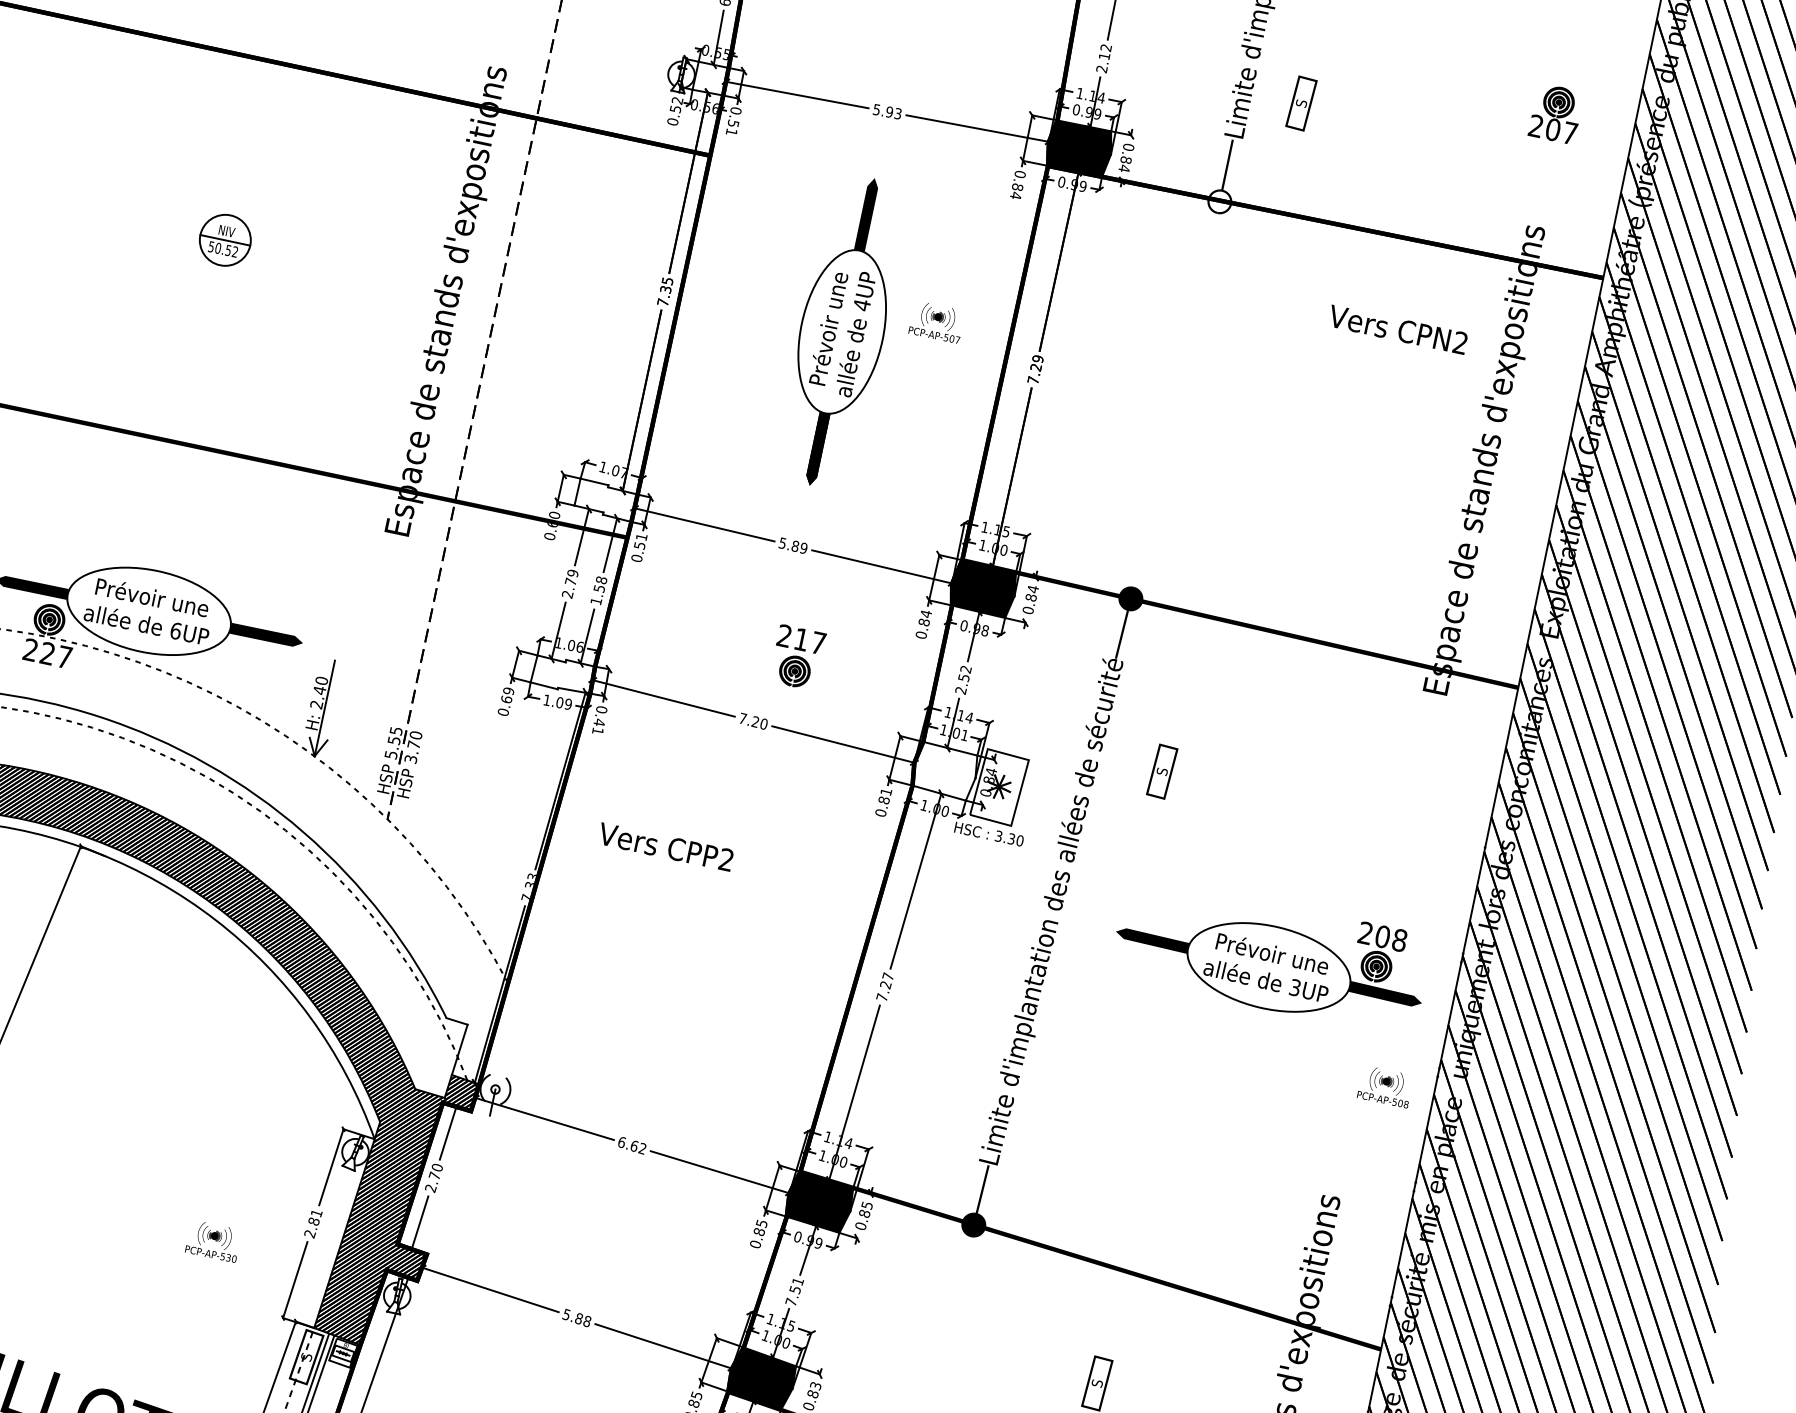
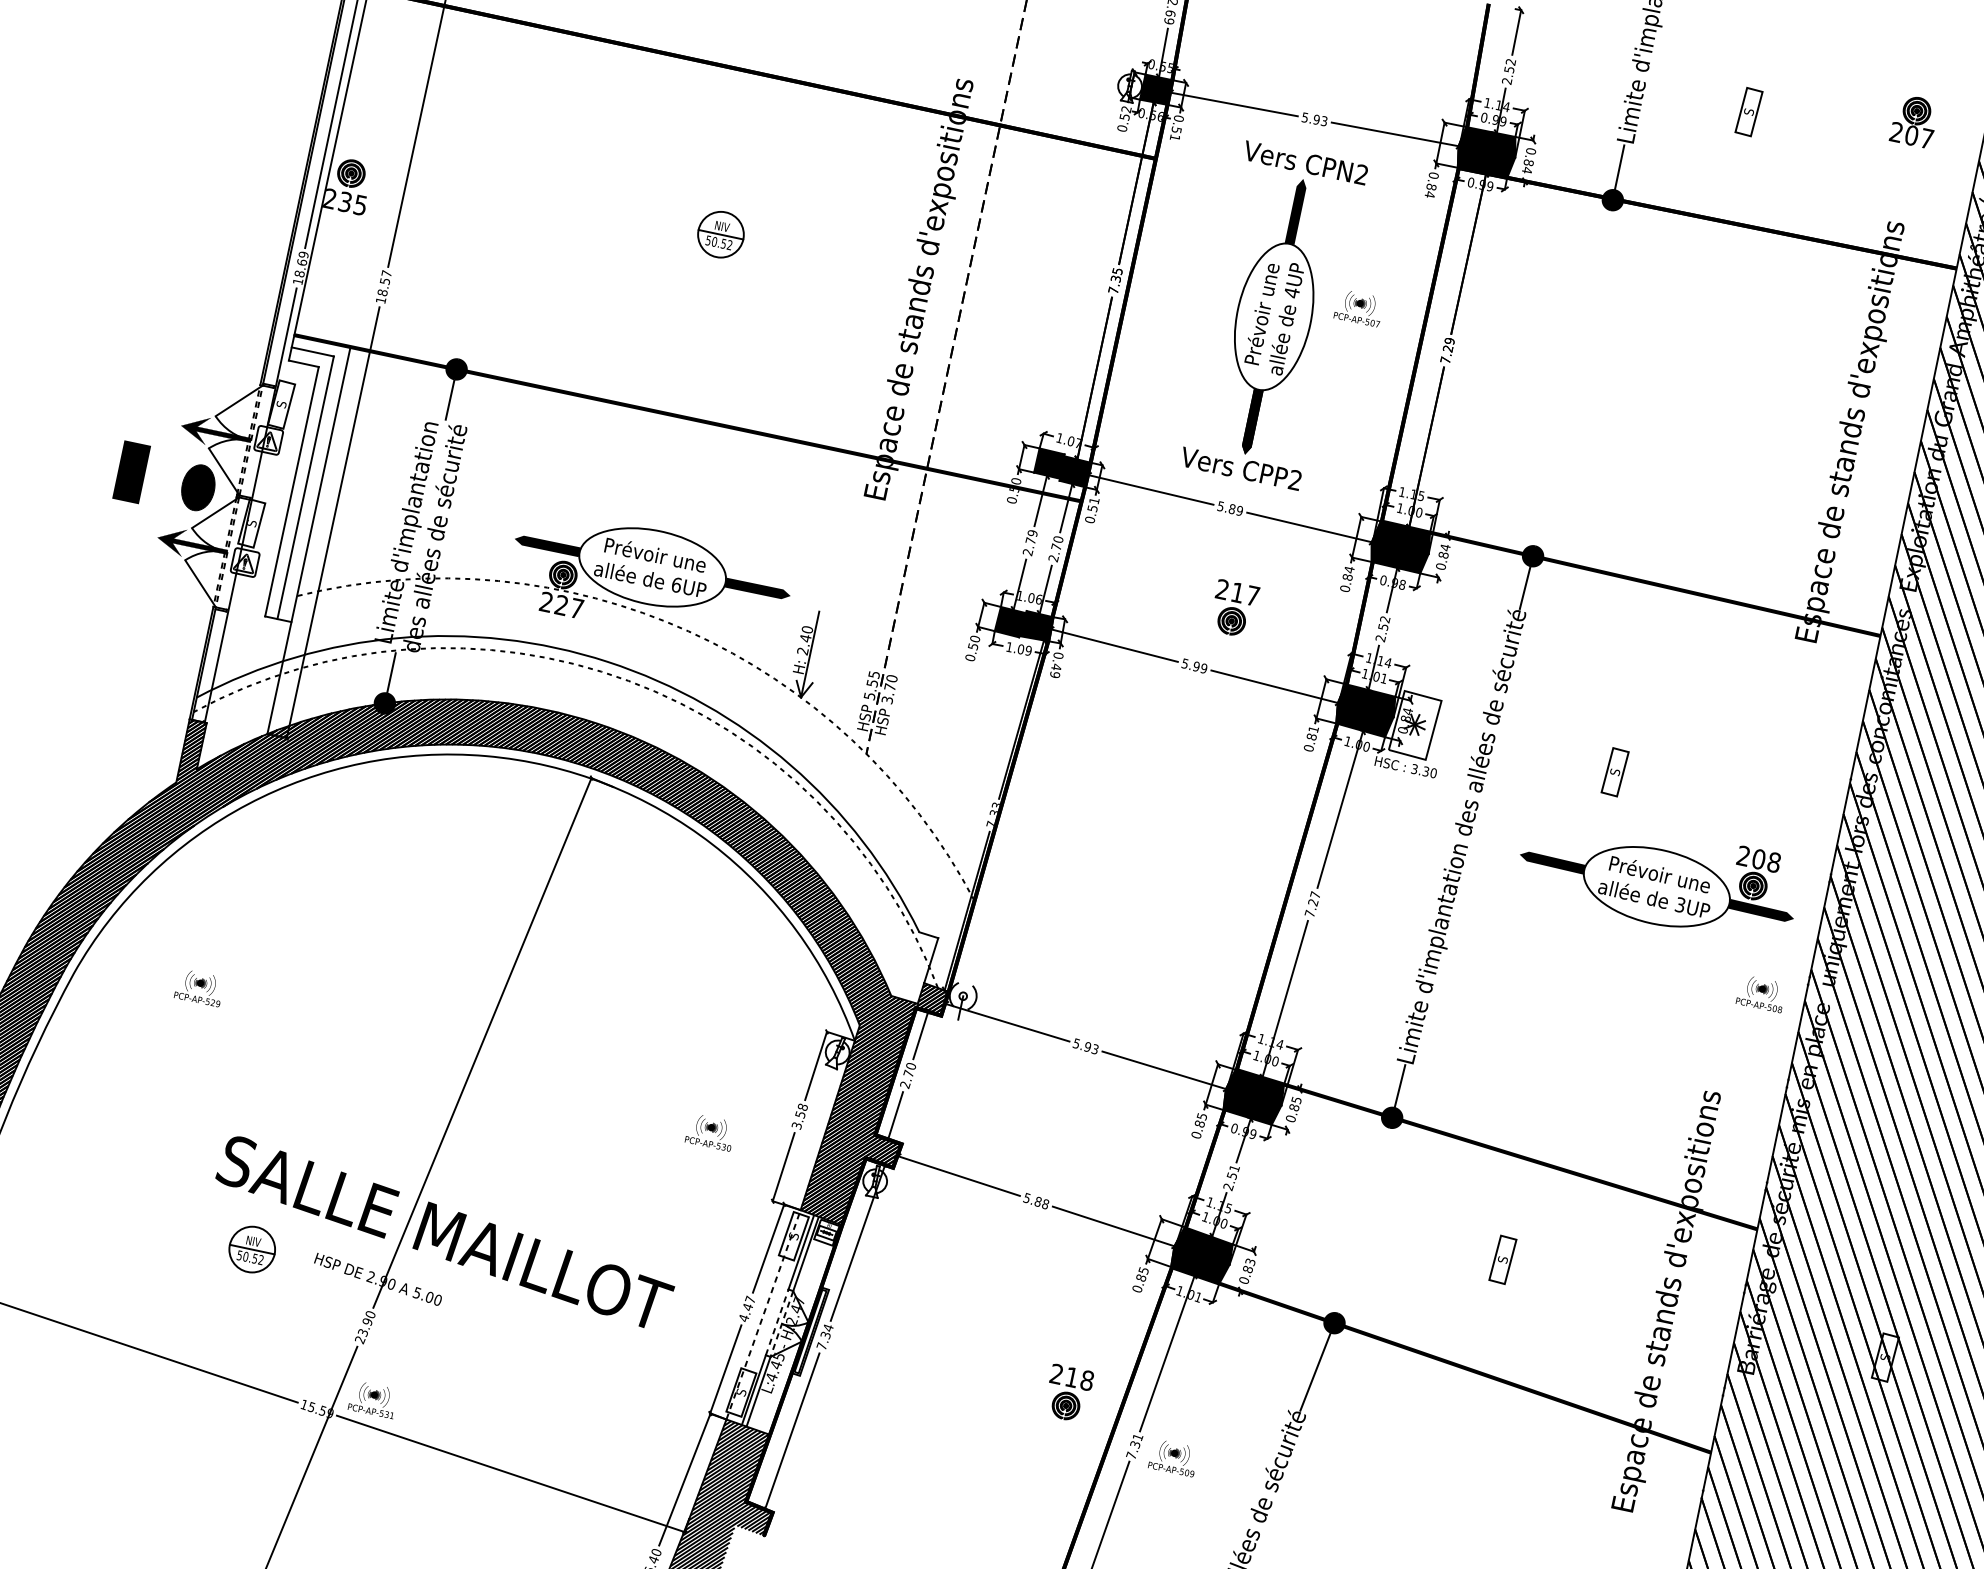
text: (1104, 56) -> (1509, 69), 2.12 -> 2.52
fill: (709, 78) -> (1155, 89), added
text: (1300, 102) -> (1748, 111), moved
fill: (1219, 202) -> (1612, 200), added
text: (1399, 329) -> (1306, 162), moved
fill: (606, 499) -> (1062, 467), added
text: (552, 525) -> (1014, 490), 0.60 -> 0.50
text: (598, 591) -> (1055, 549), 1.58 -> 2.70
fill: (562, 673) -> (1023, 623), added
text: (508, 696) -> (974, 643), 0.69 -> 0.50
text: (752, 720) -> (1193, 665), 7.20 -> 5.99
text: (597, 730) -> (1054, 674), 0.41 -> 0.49
fill: (945, 770) -> (1366, 710), added
text: (1161, 771) -> (1614, 772), moved
text: (667, 846) -> (1242, 468), moved
text: (631, 1145) -> (1085, 1046), 6.62 -> 5.93
text: (314, 1223) -> (800, 1116), 2.81 -> 3.58
text: (791, 1302) -> (1228, 1187), 7.51 -> 2.51

